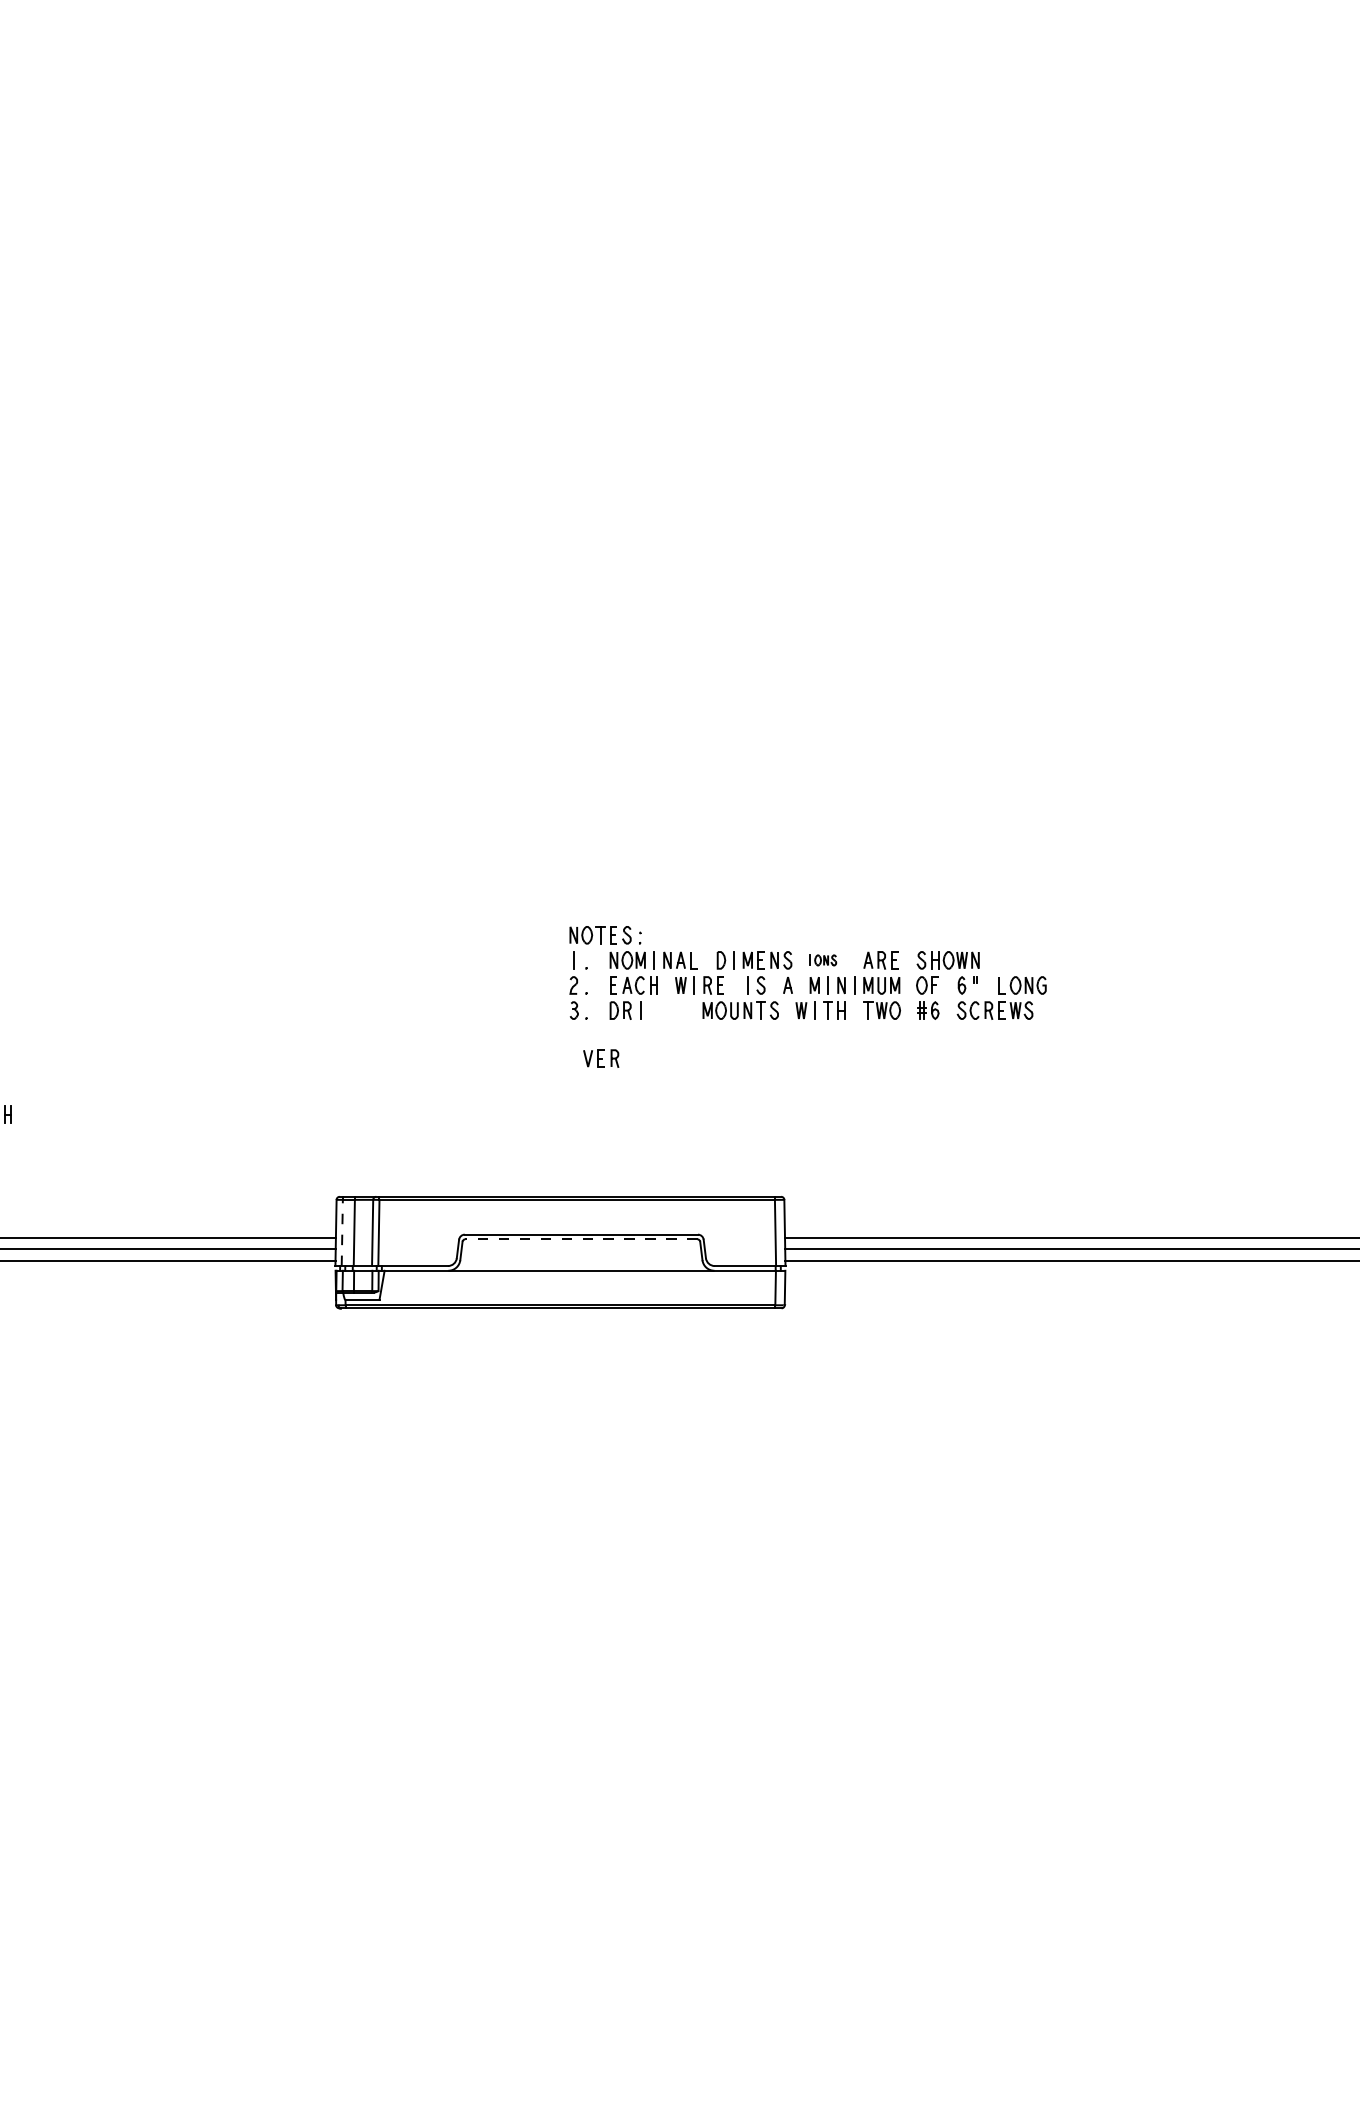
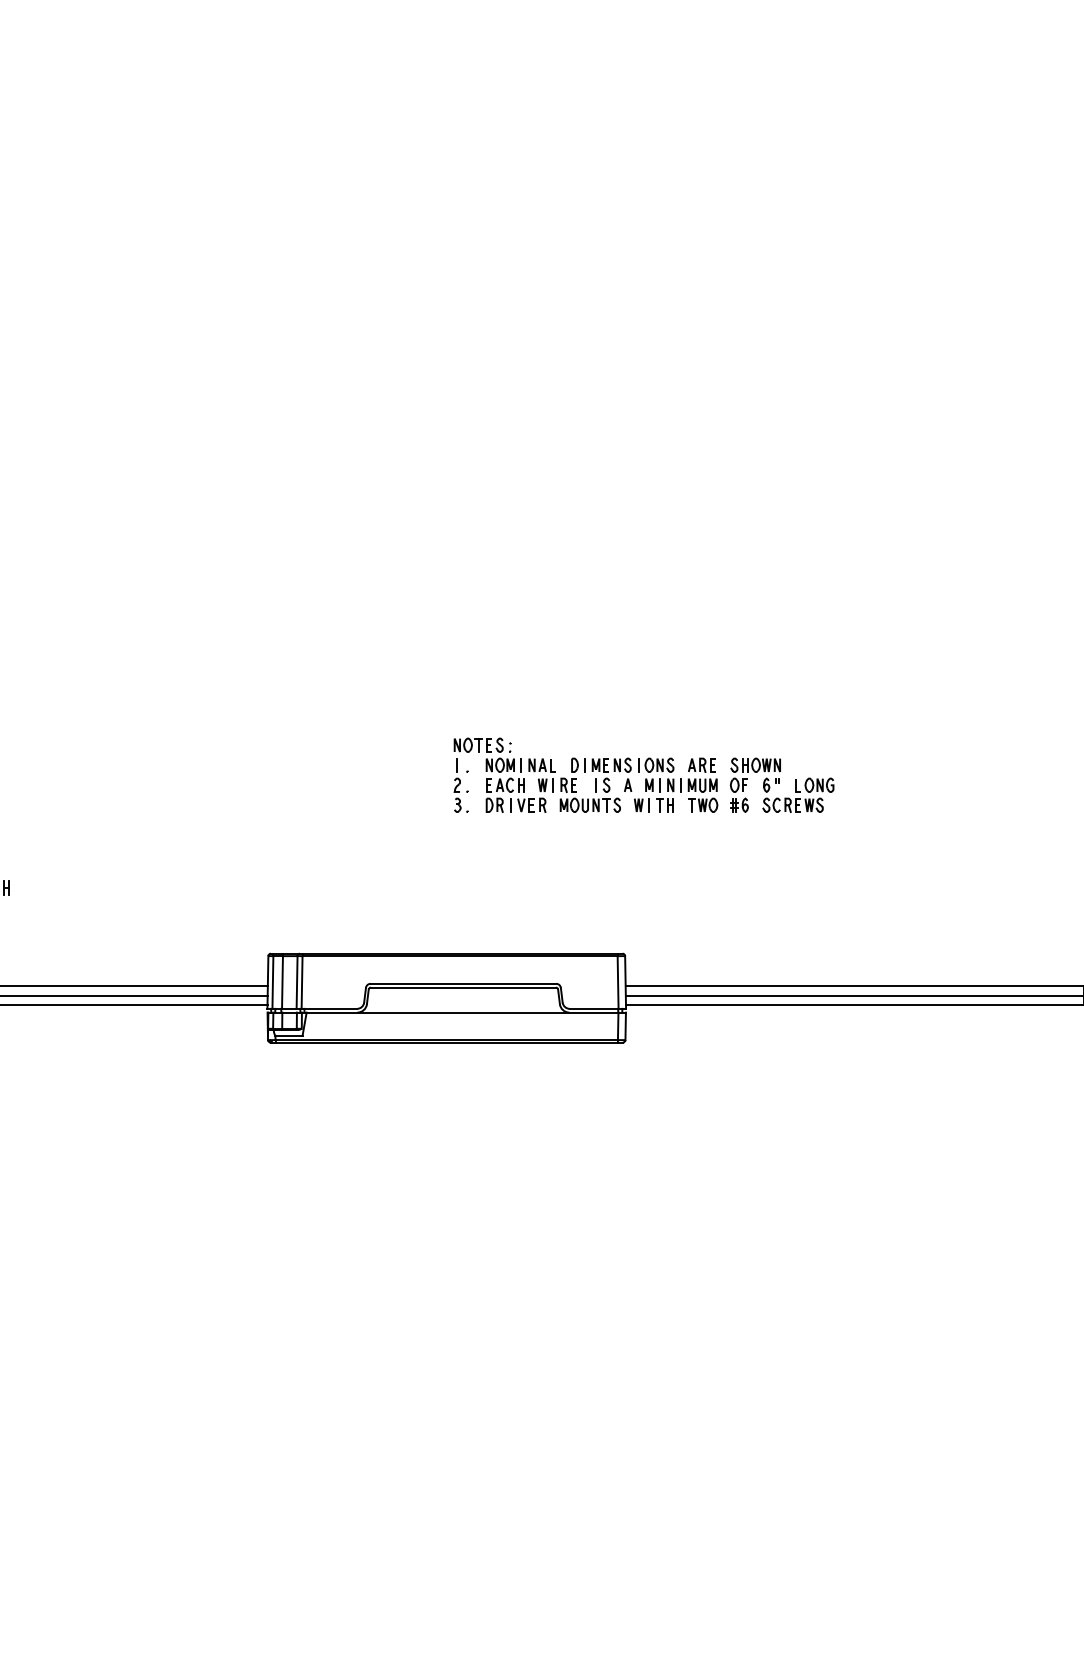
part: (822, 960) -> (655, 765), size x1.67
part: (601, 1058) -> (532, 805), moved
line: (342, 1232) -> (273, 982), dashed -> solid
line: (580, 1239) -> (462, 987), dashed -> solid

